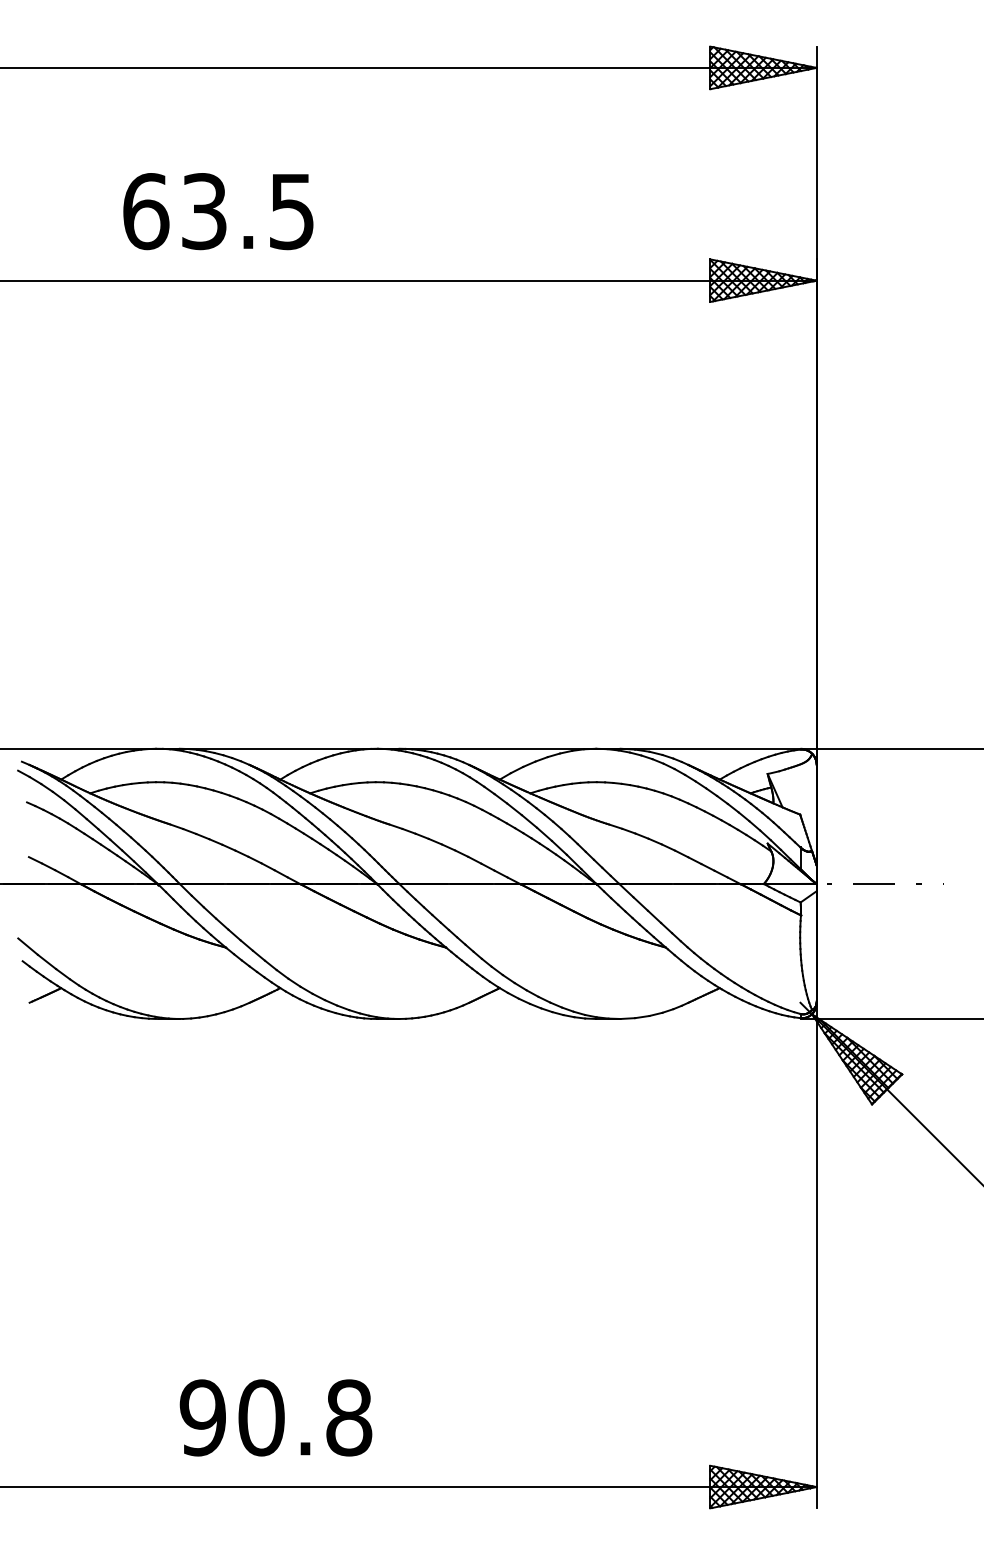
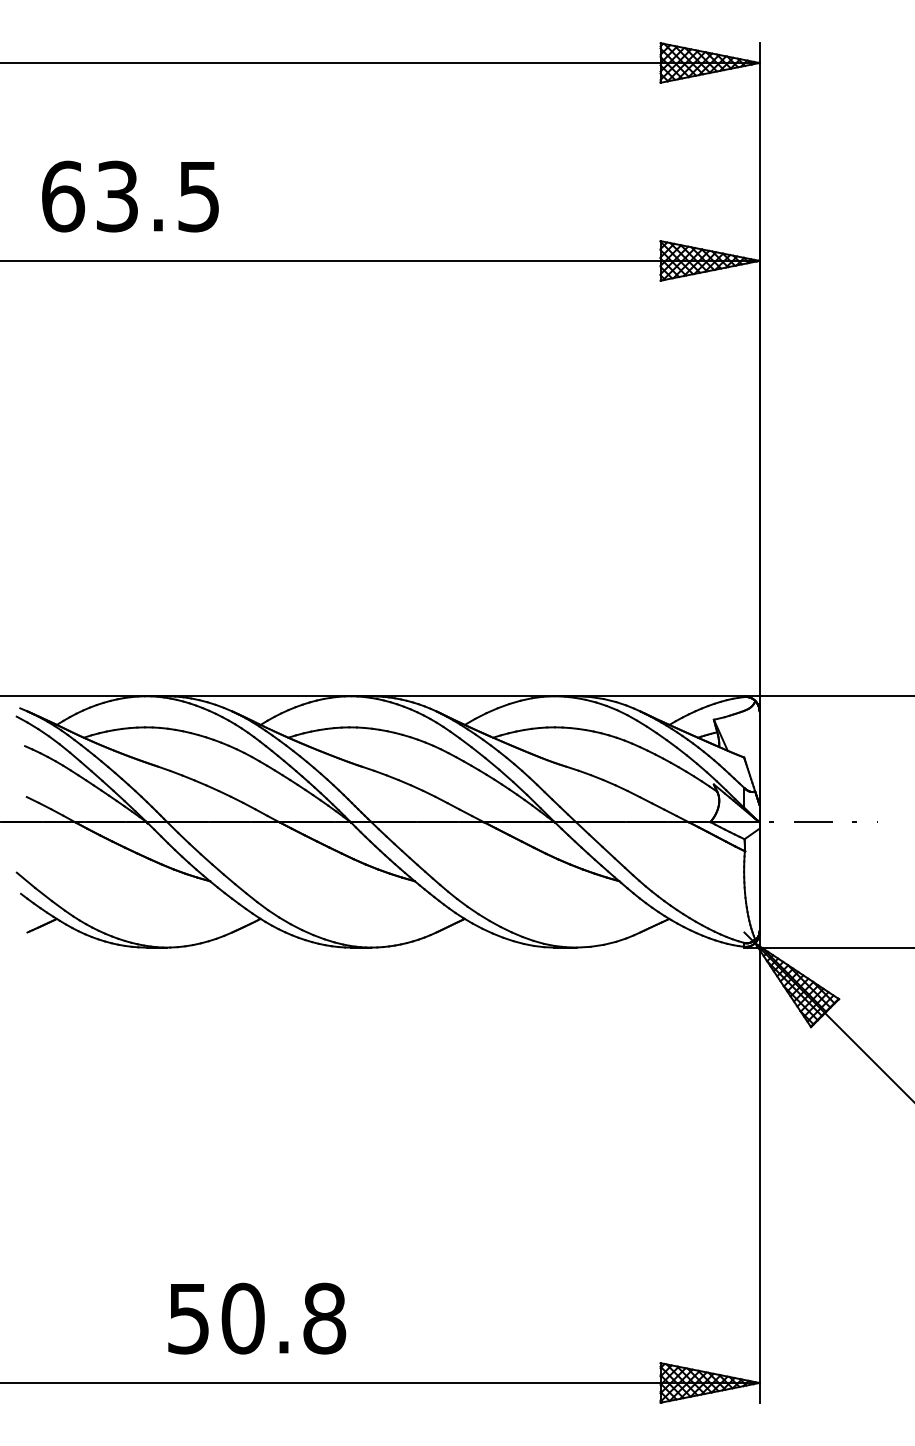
text: (218, 211) -> (130, 196), moved
text: (202, 1417) -> (188, 1318), 90.8 -> 50.8

